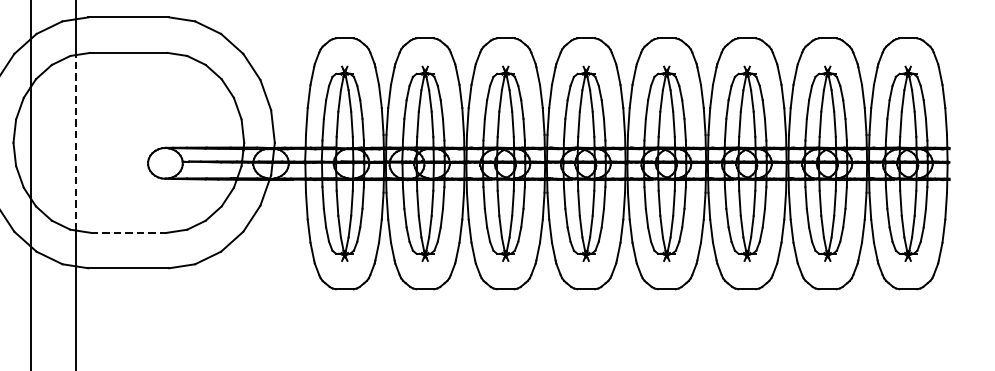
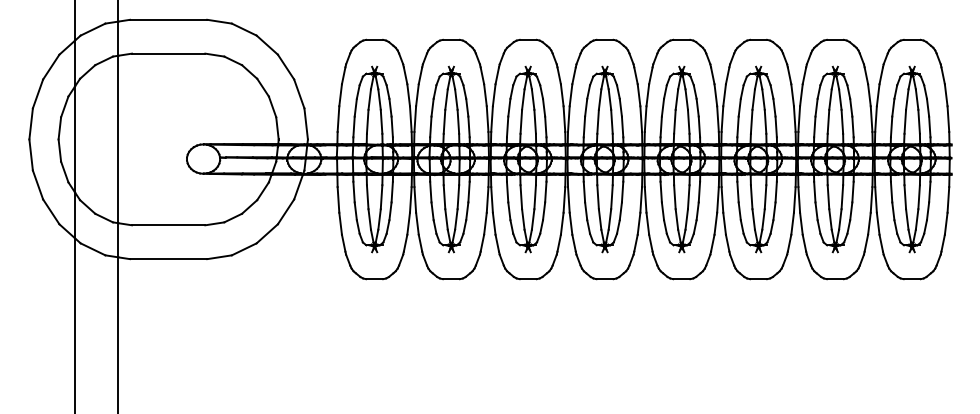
line: (76, 142) -> (118, 139), dashed -> solid
line: (128, 232) -> (168, 225), dashed -> solid

